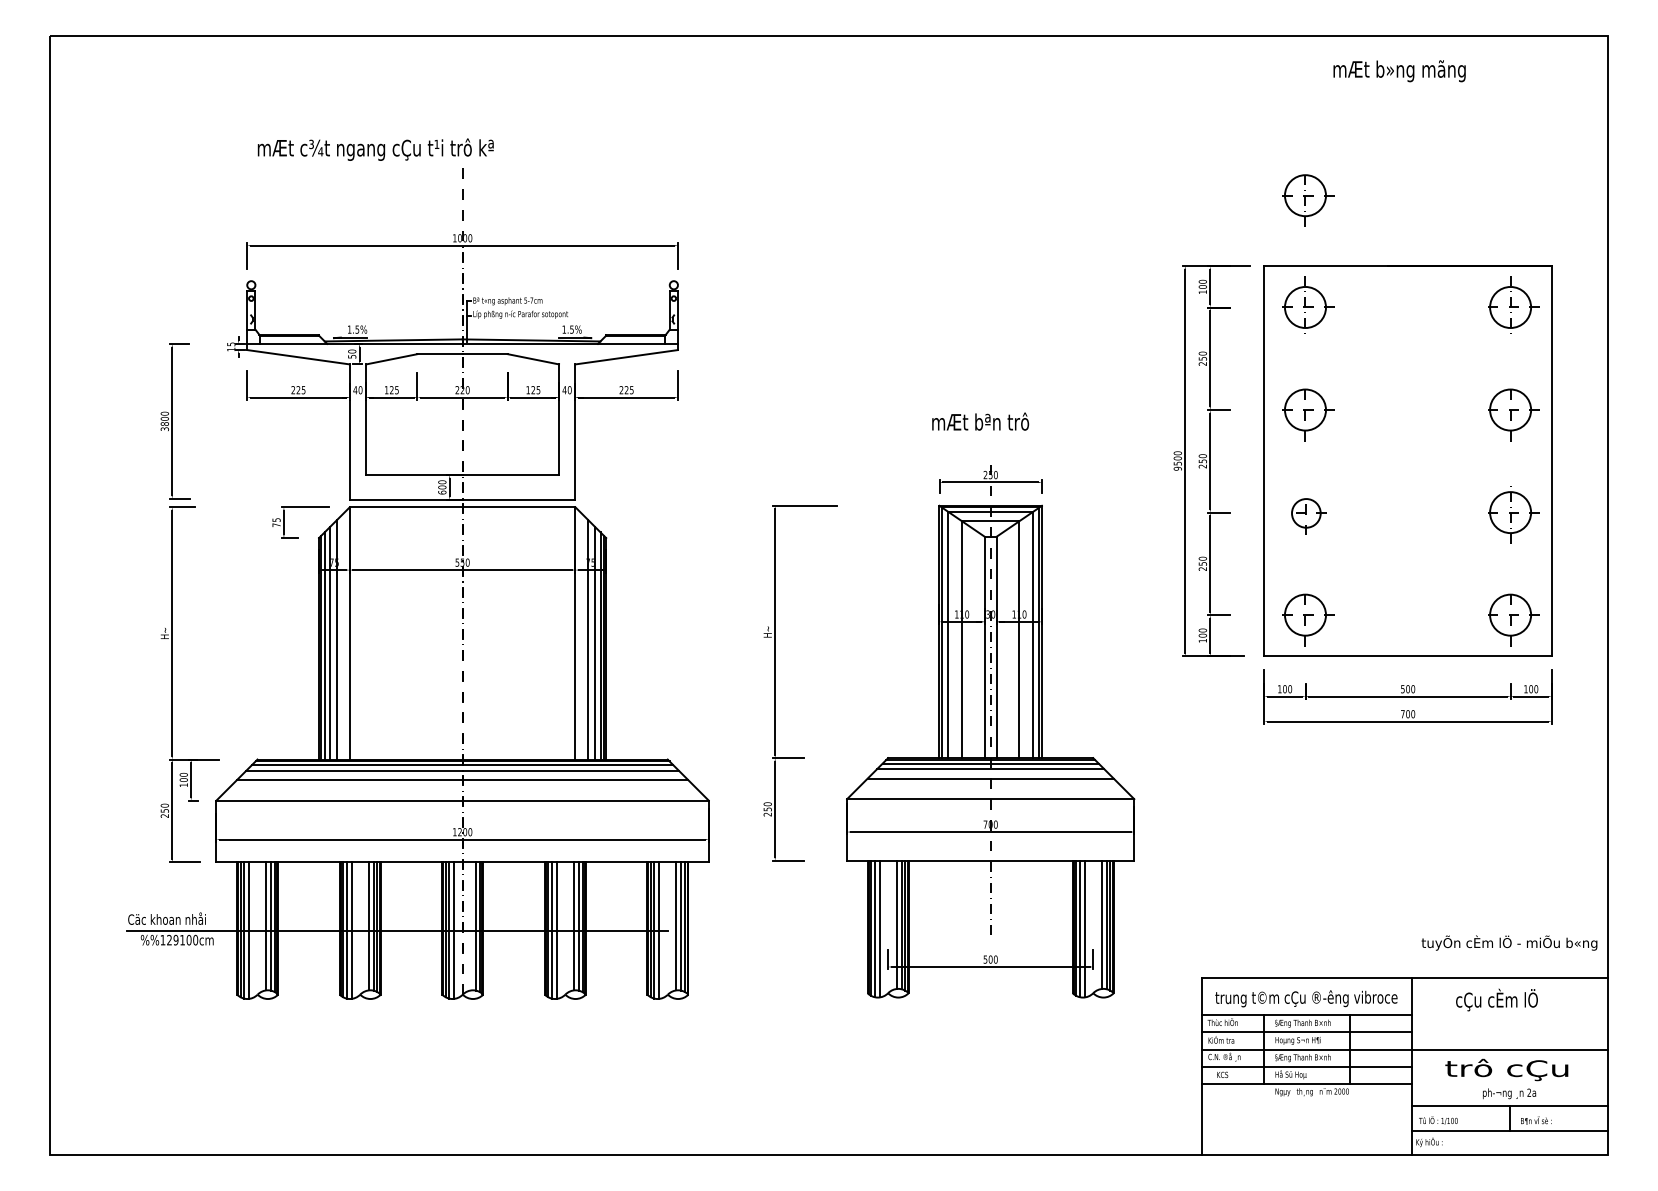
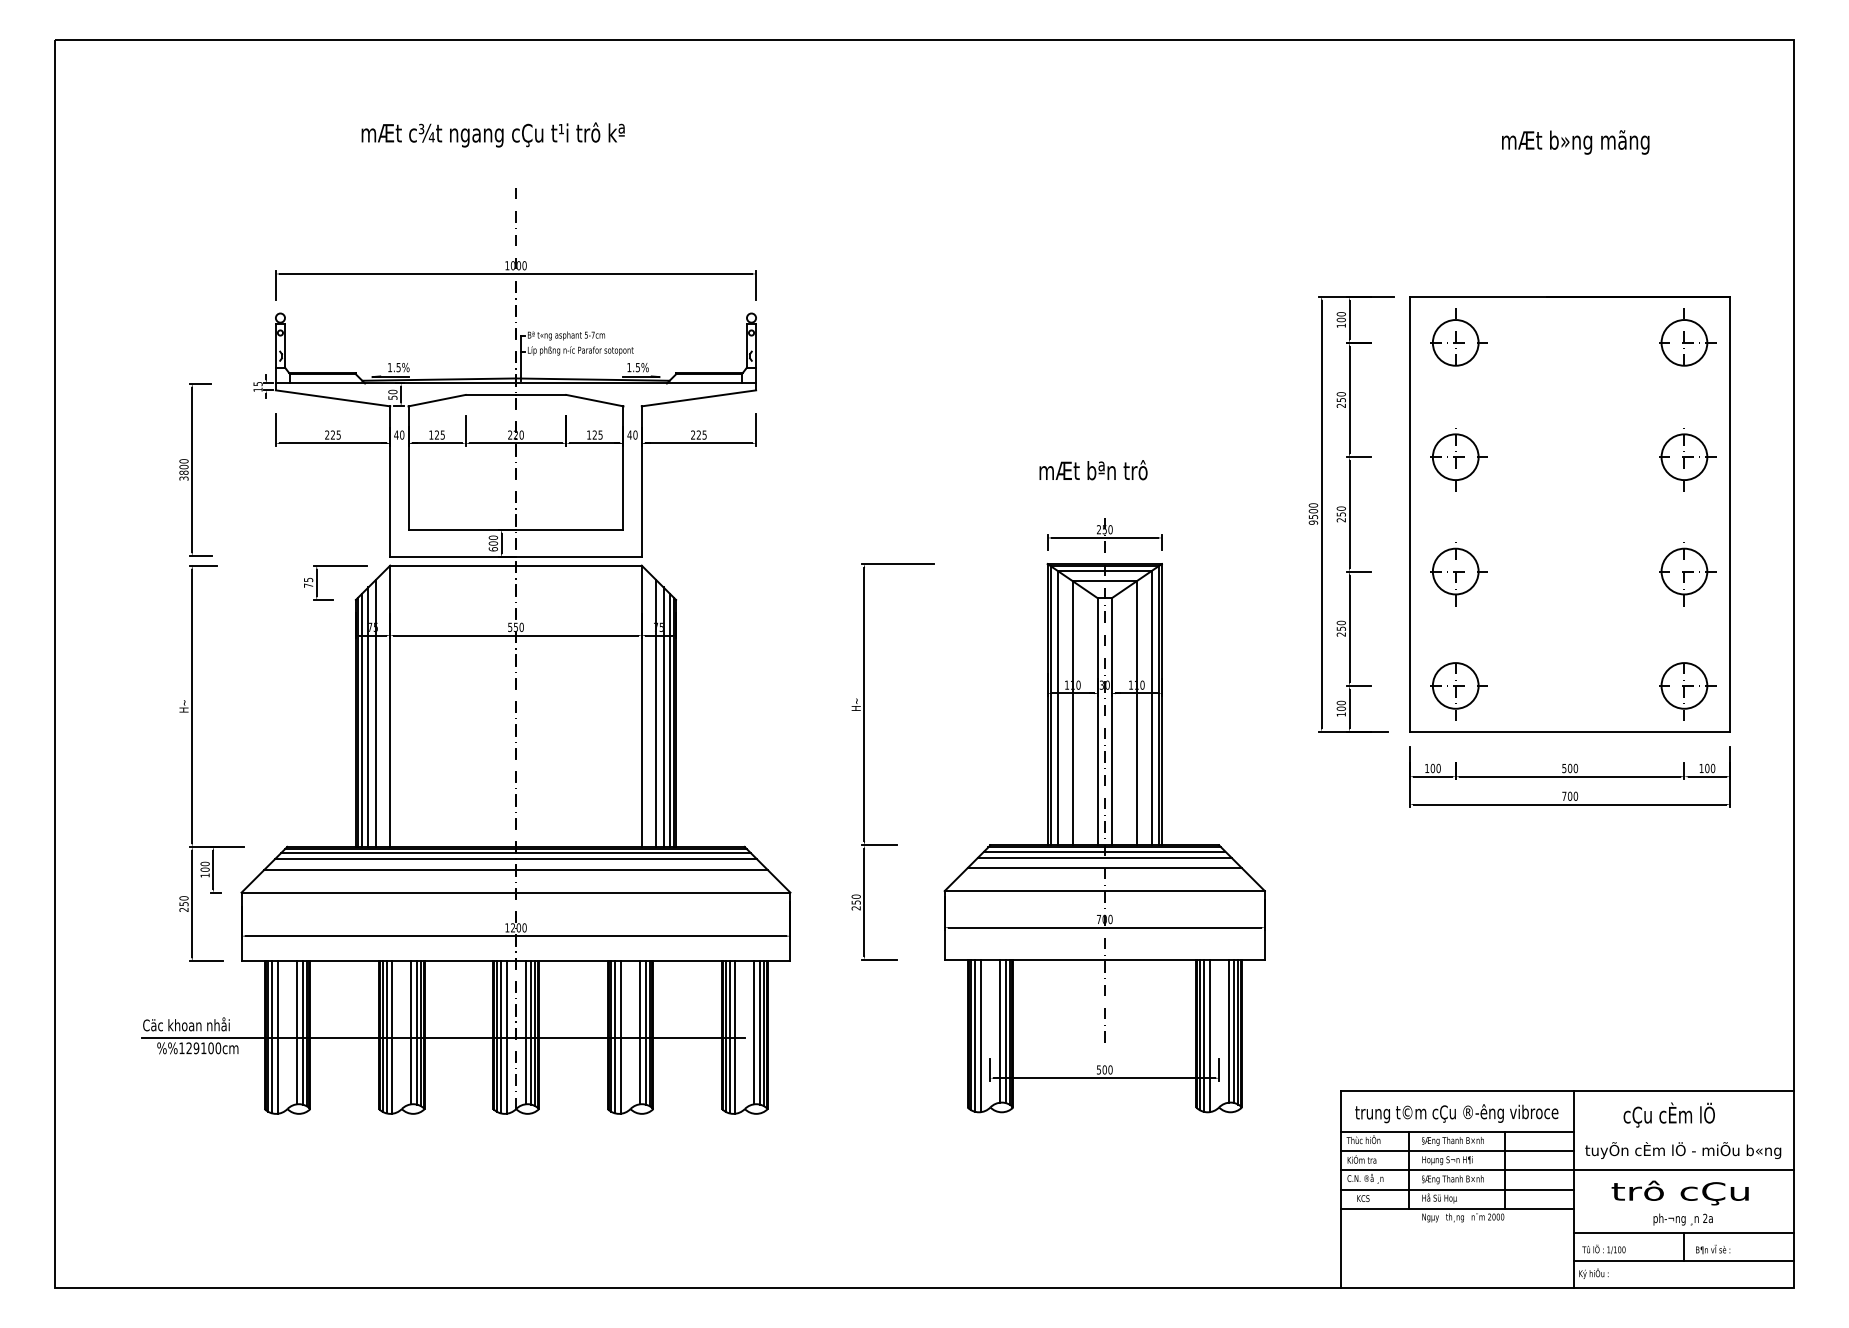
text: (1399, 71) -> (1575, 142), moved
text: (375, 149) -> (492, 134), moved
part: (1307, 197) -> (1458, 220), removed
part: (1307, 515) -> (1458, 574), size x1.43
line: (471, 926) -> (525, 1032), added
text: (1509, 943) -> (1683, 1150), moved

